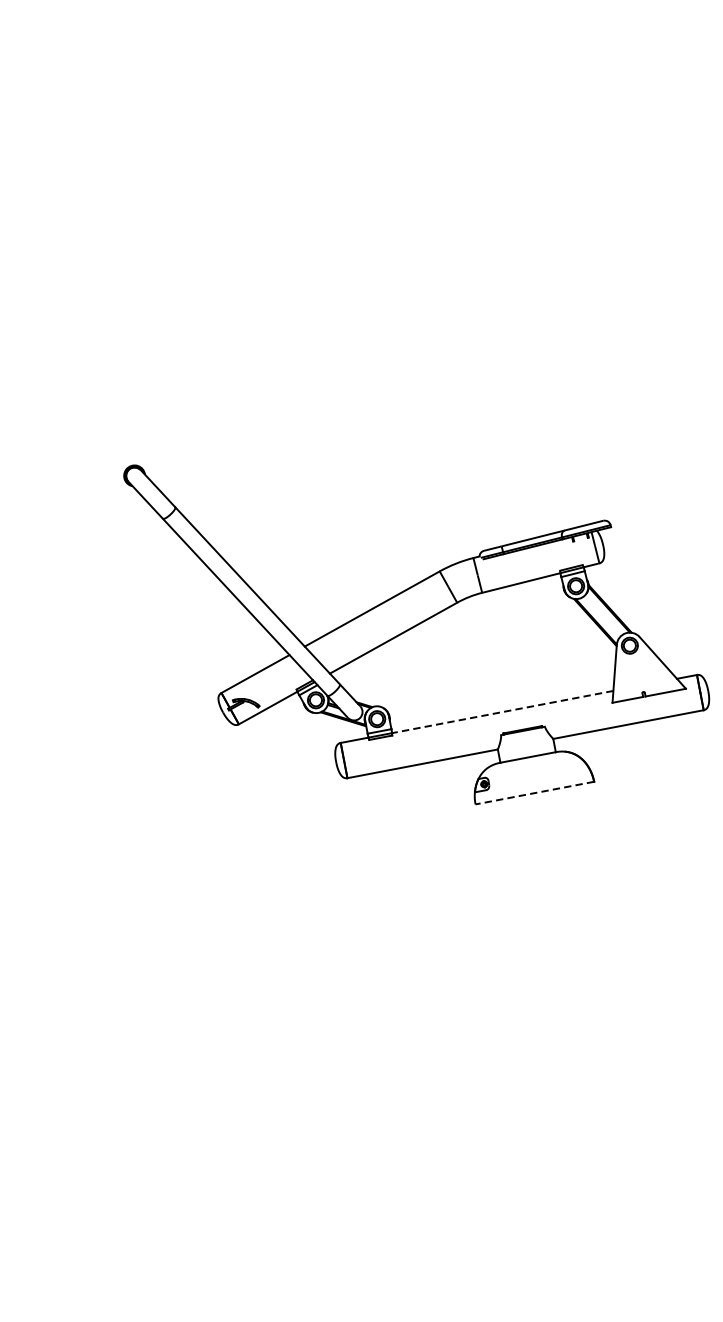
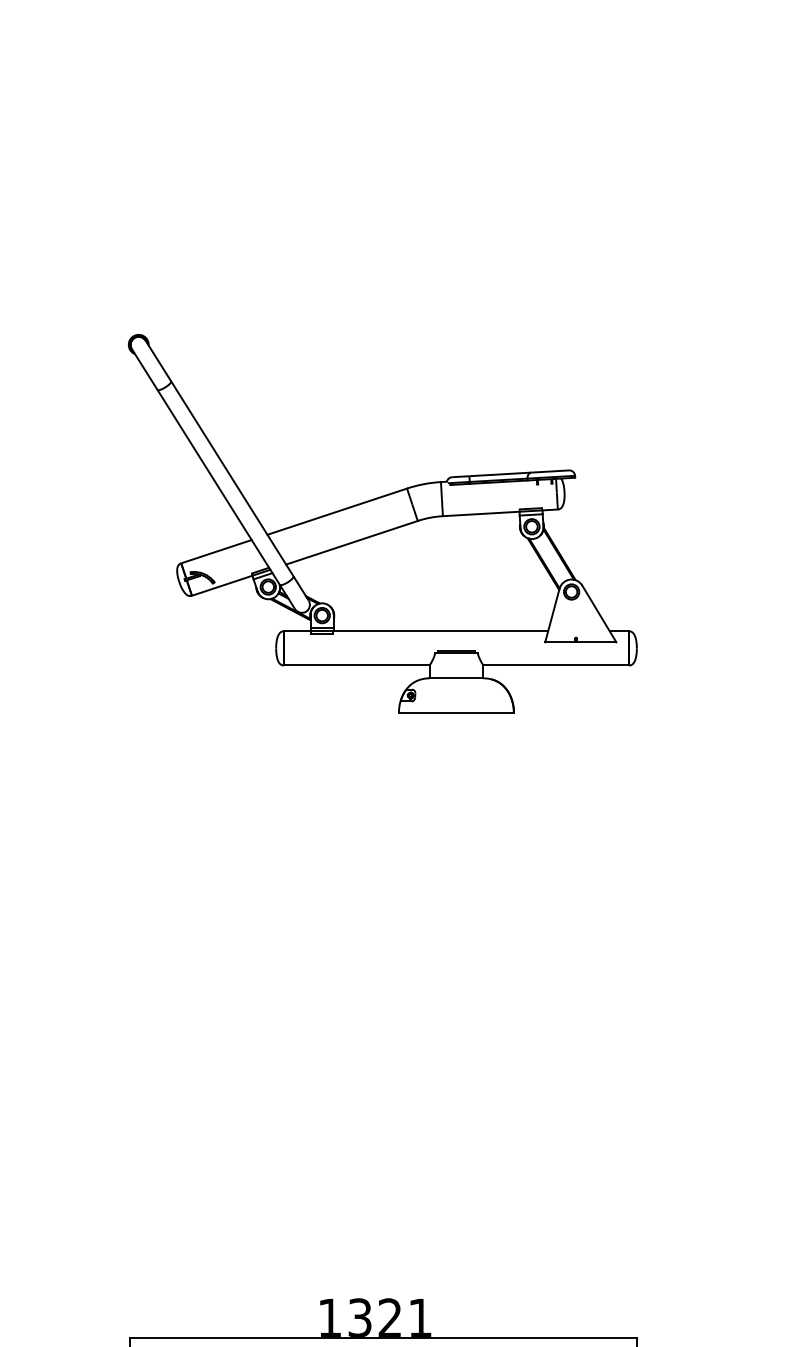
line: (502, 712) -> (440, 631), dashed -> solid
line: (533, 792) -> (455, 712), dashed -> solid

